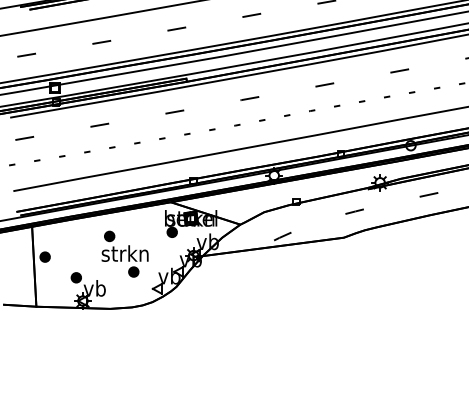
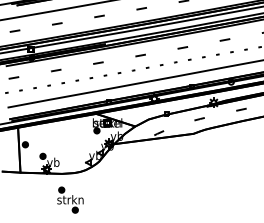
part: (125, 253) -> (70, 199), moved

